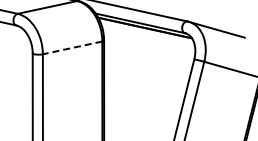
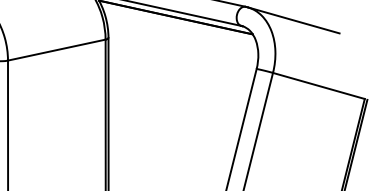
line: (72, 48) -> (56, 51), dashed -> solid

